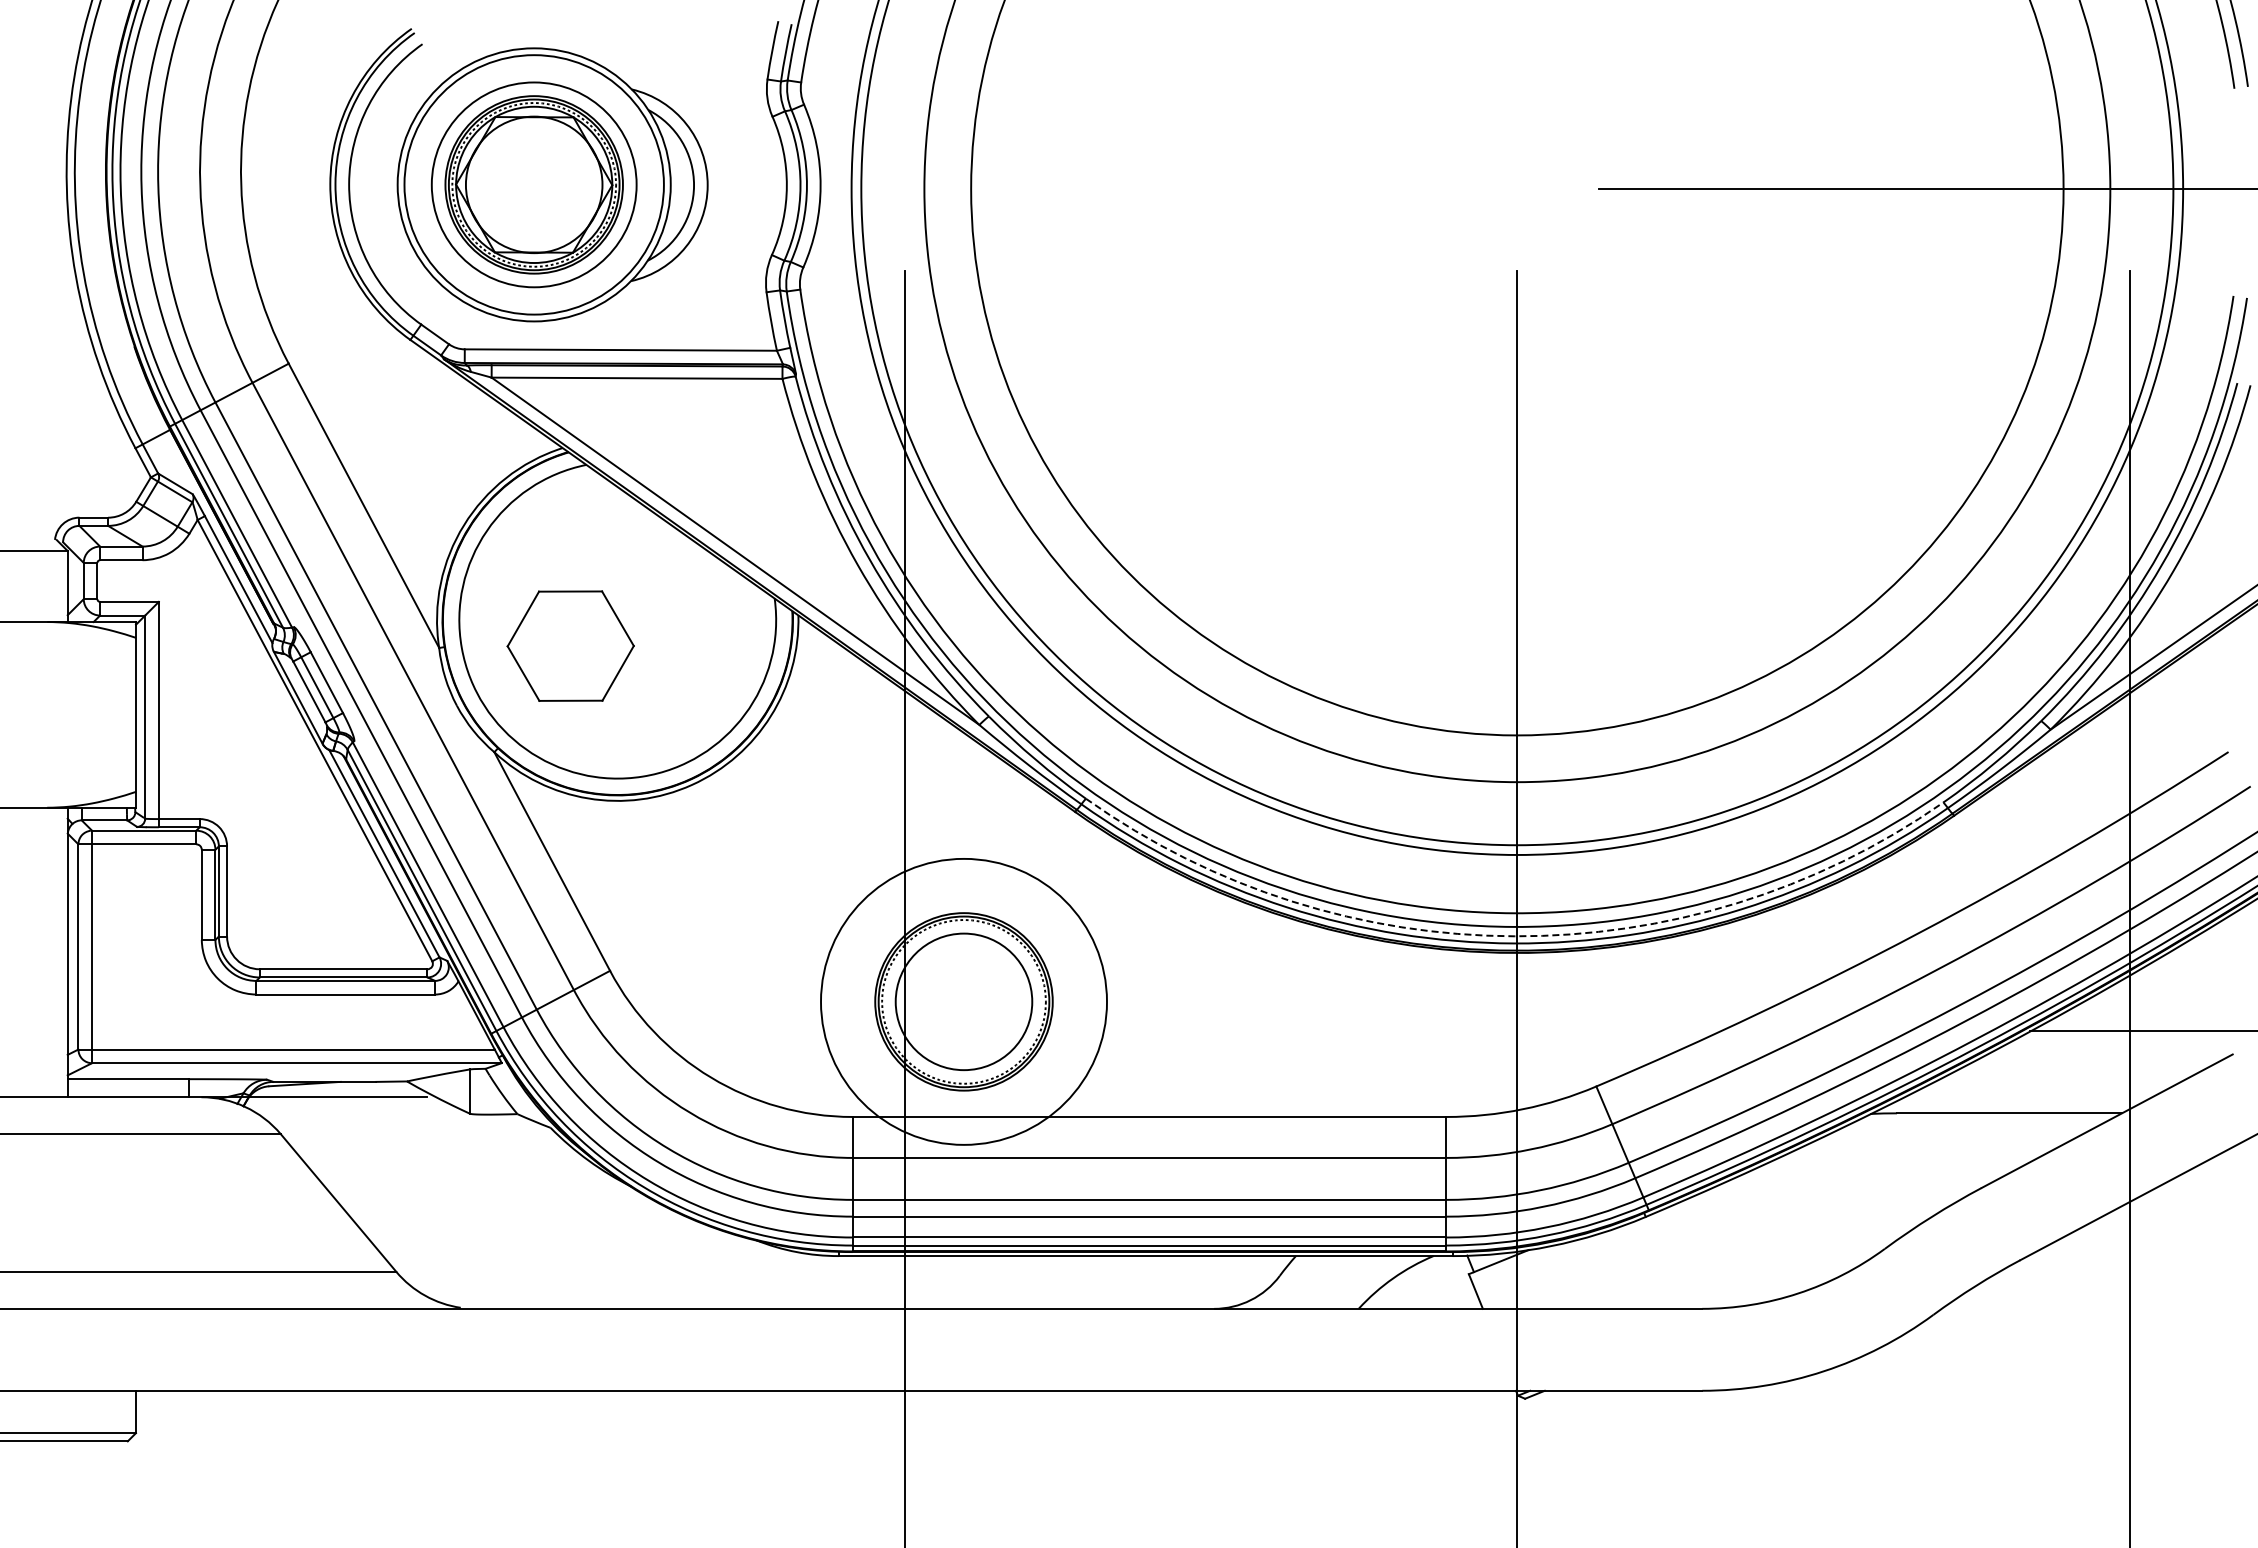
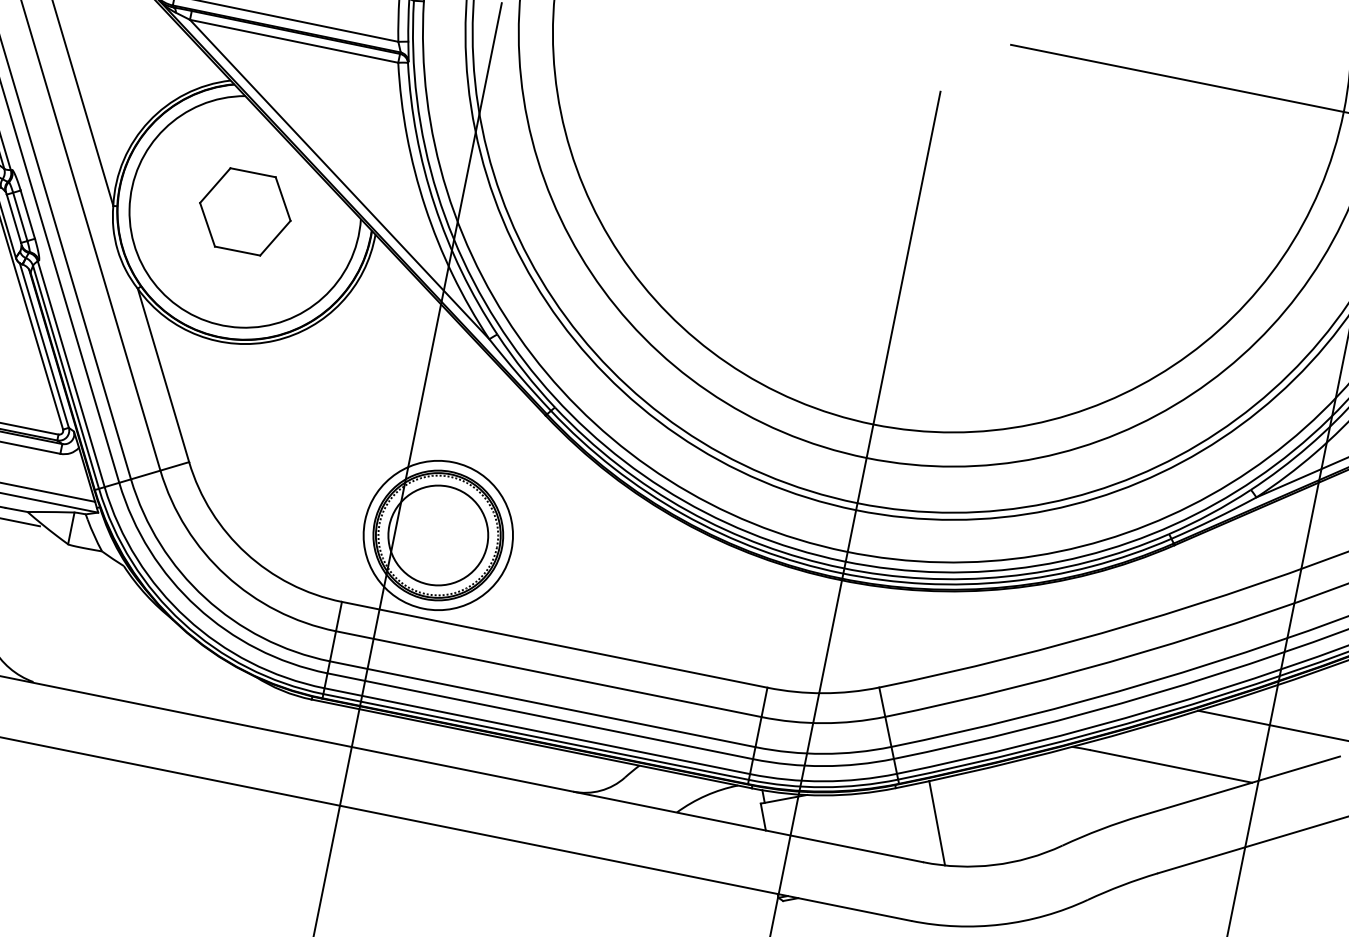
part: (570, 645) -> (245, 211), moved
arc: (1514, 936) -> (842, 568), dashed -> solid
circle: (963, 1001) -> (438, 535), size x0.71
line: (1710, 1252) -> (937, 822), added

